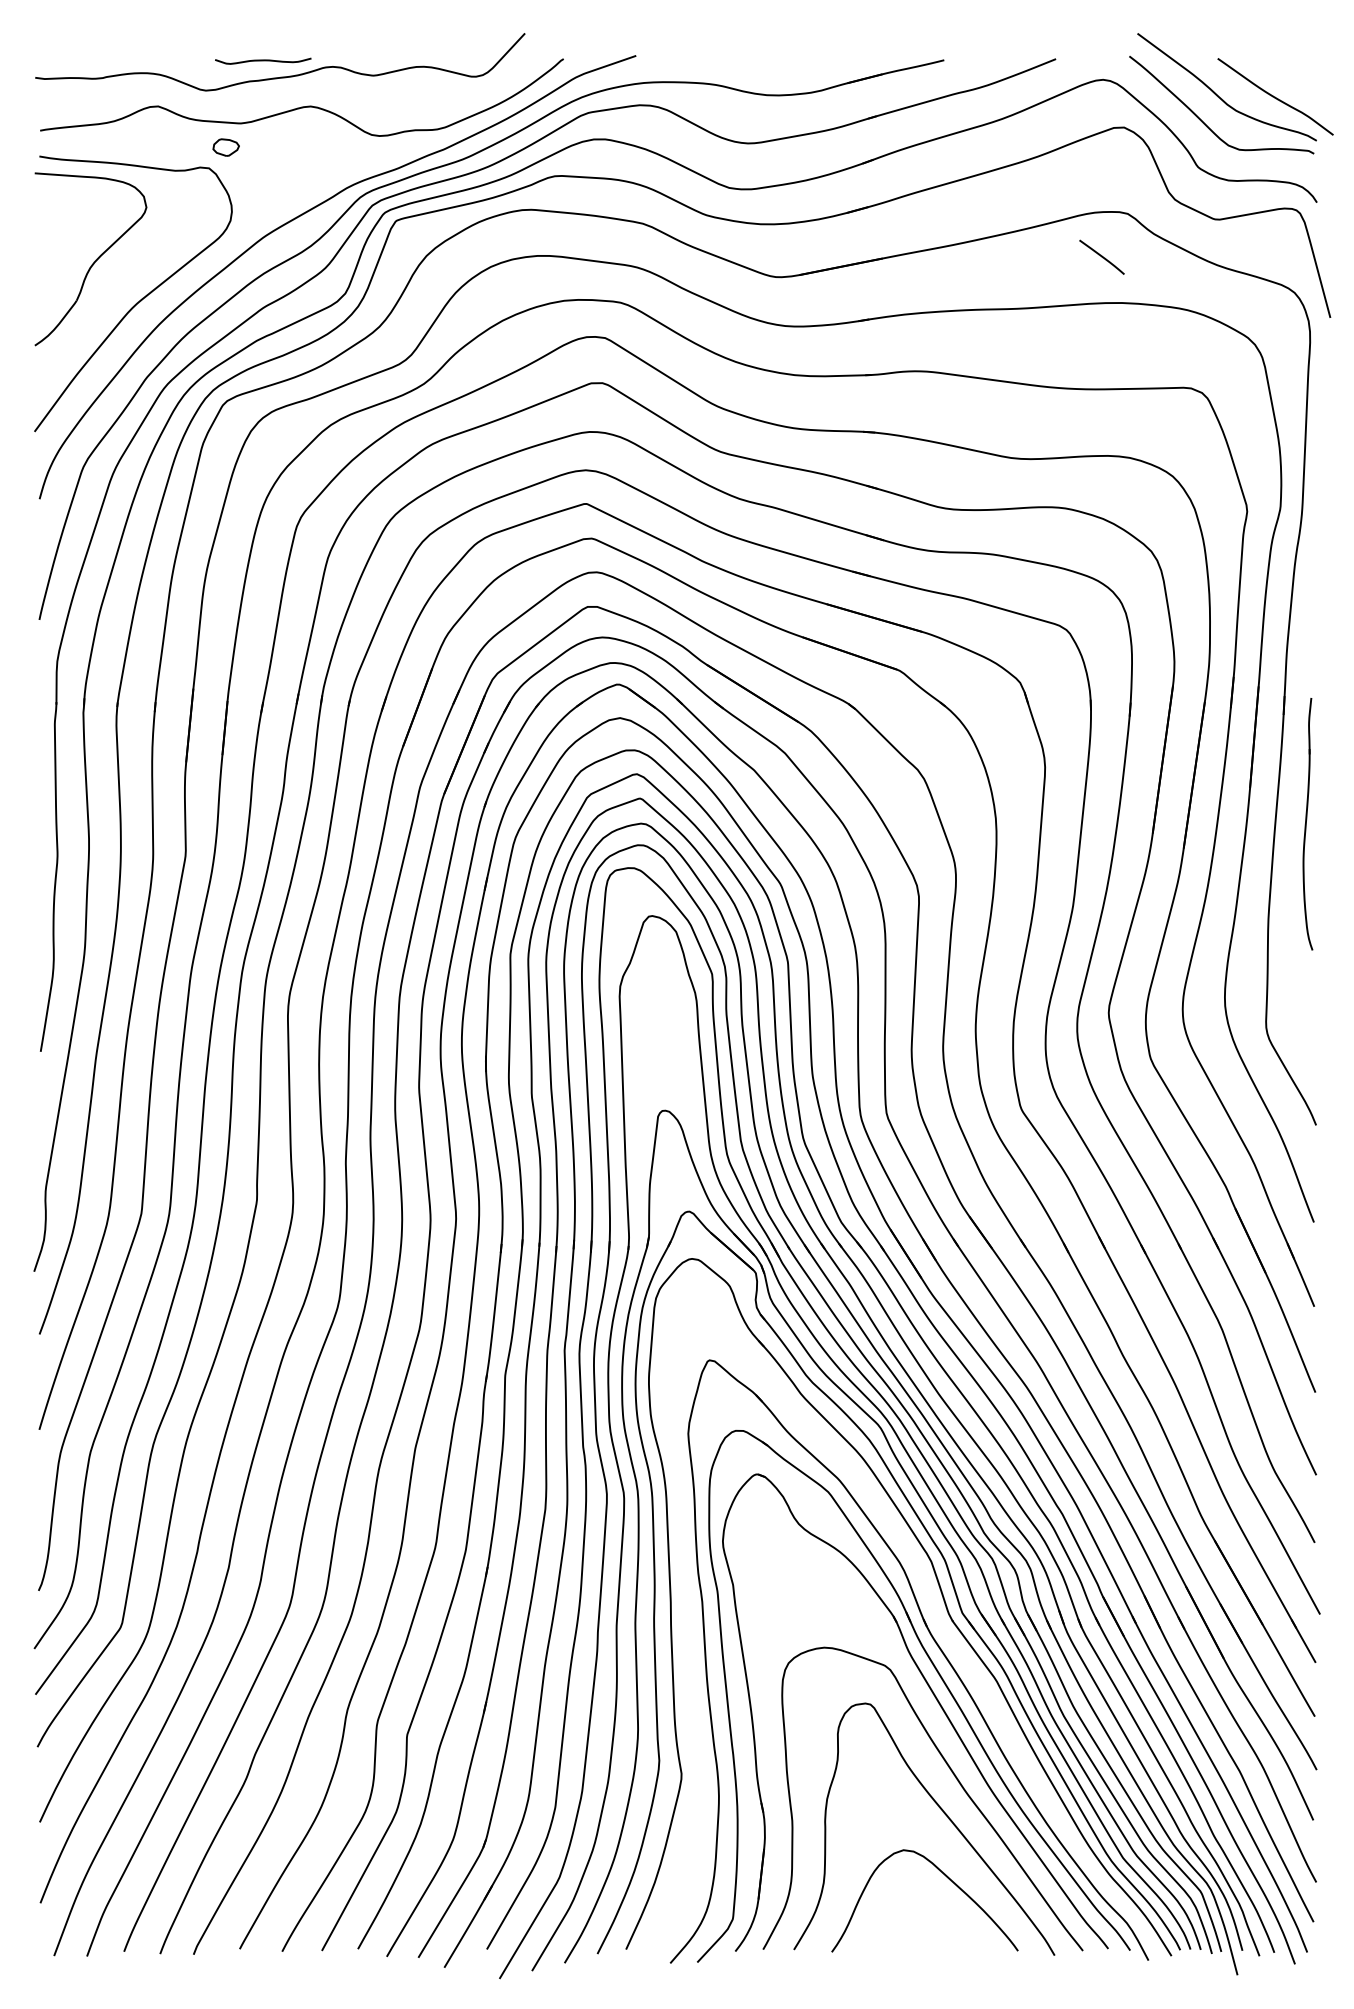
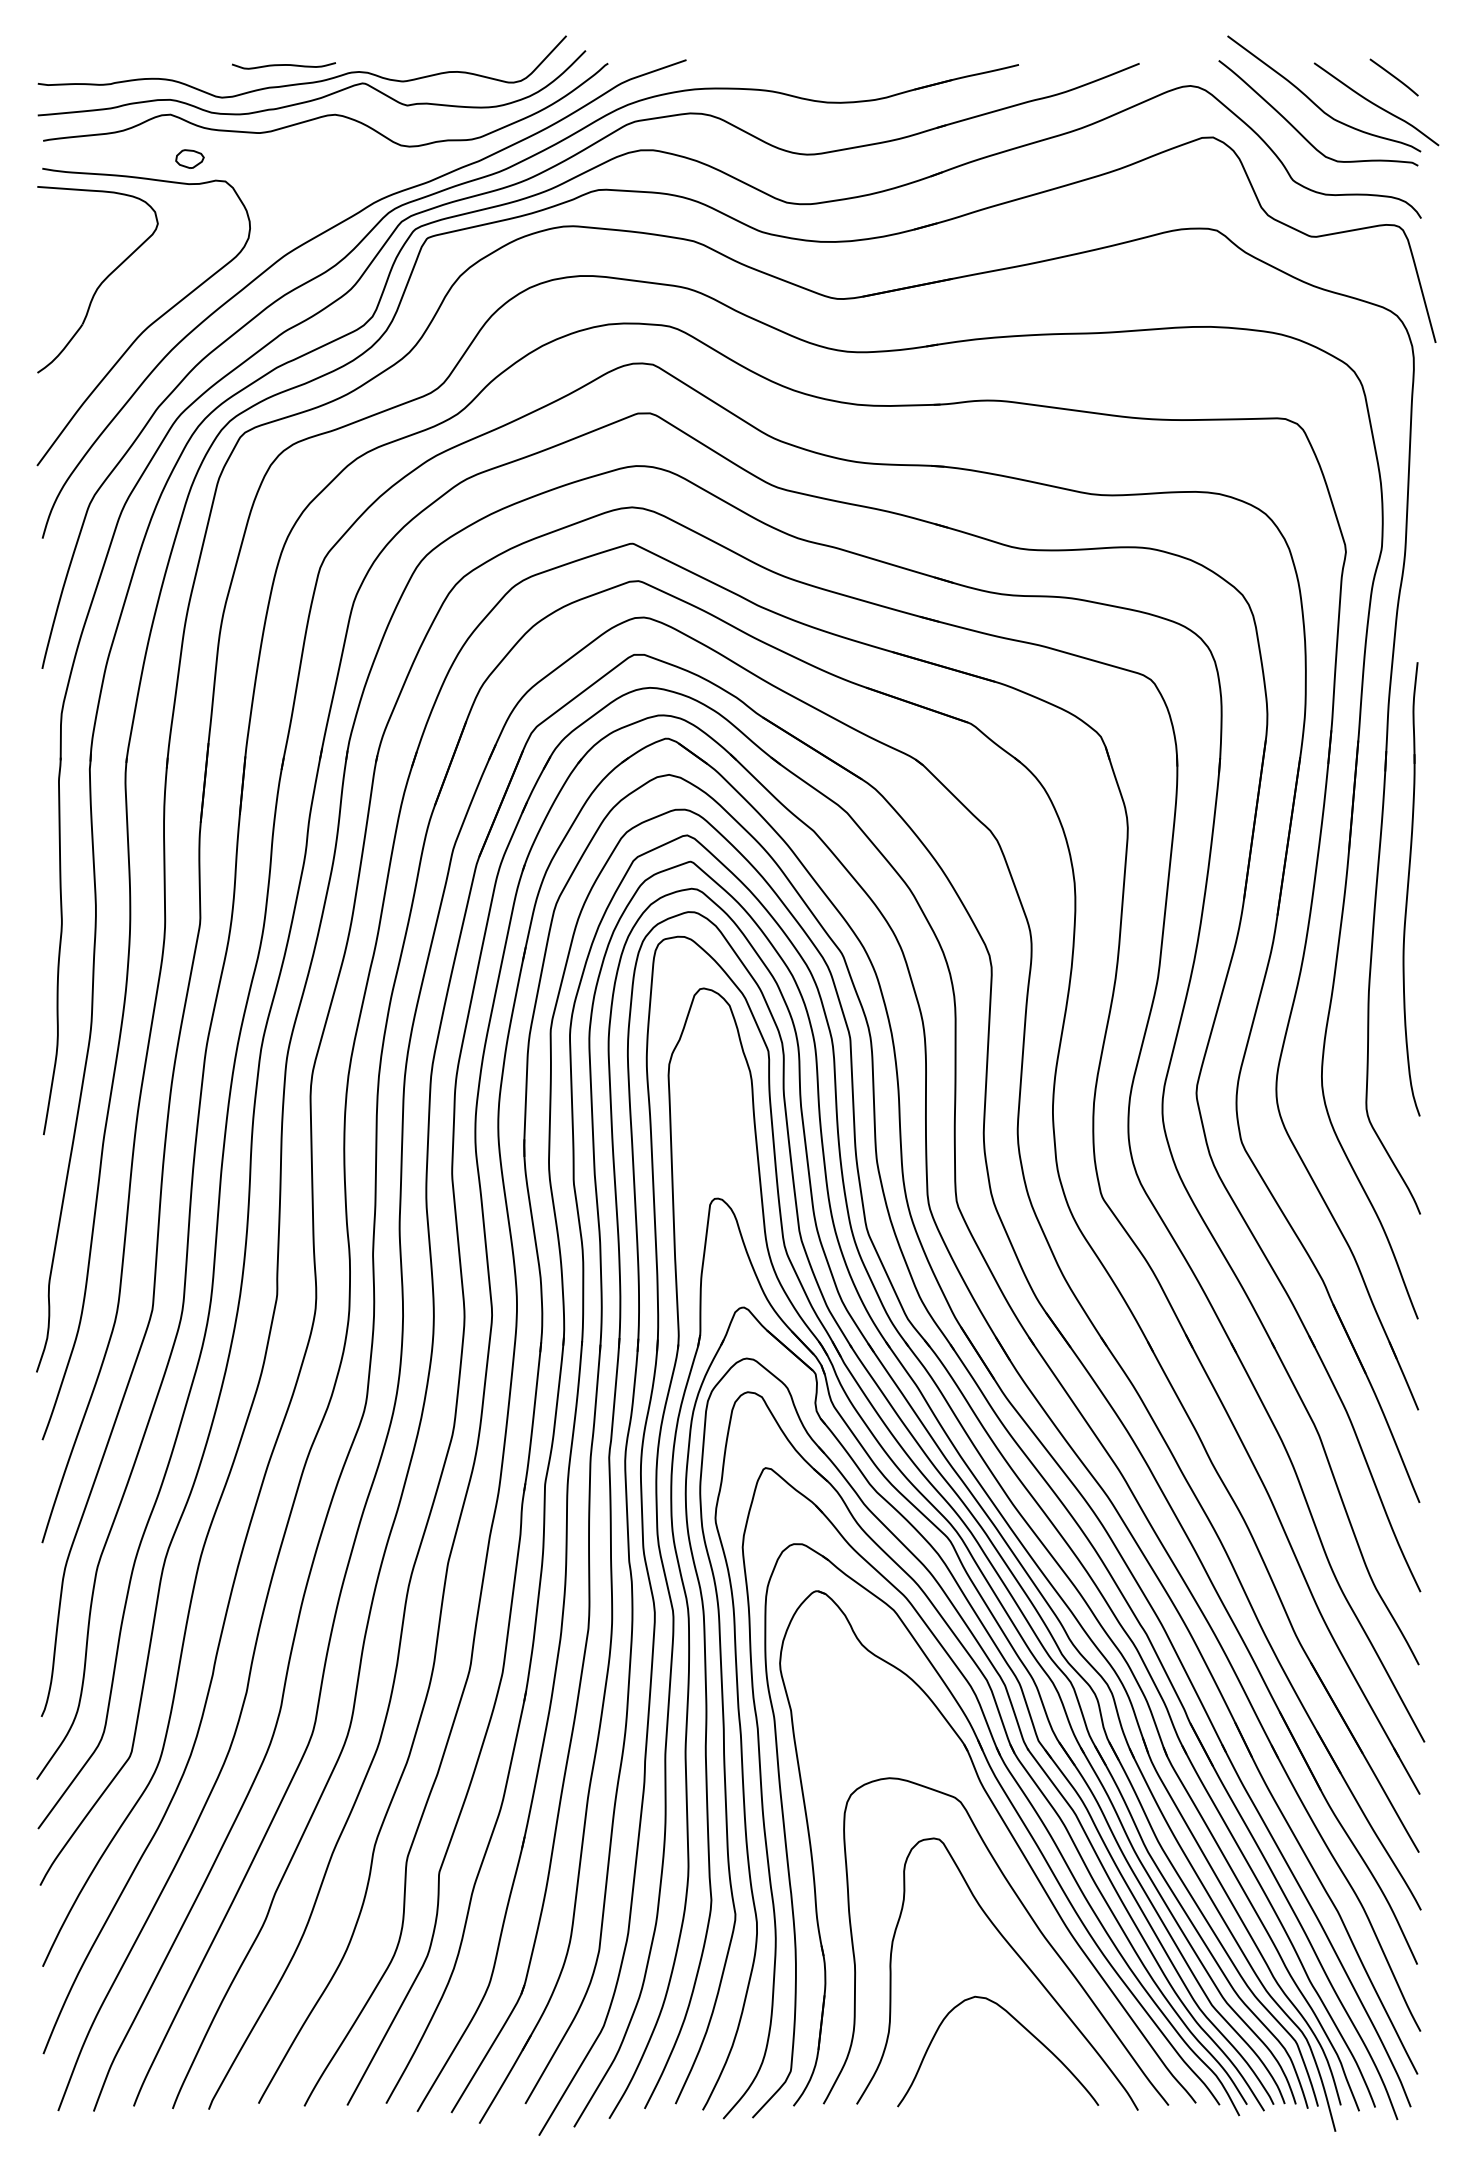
curve: (291, 91) -> (314, 98), added
part: (225, 147) -> (189, 158), moved
line: (1101, 257) -> (1393, 77), moved
part: (1307, 824) -> (1411, 889), size x1.67
part: (933, 1612) -> (1007, 1740), added

